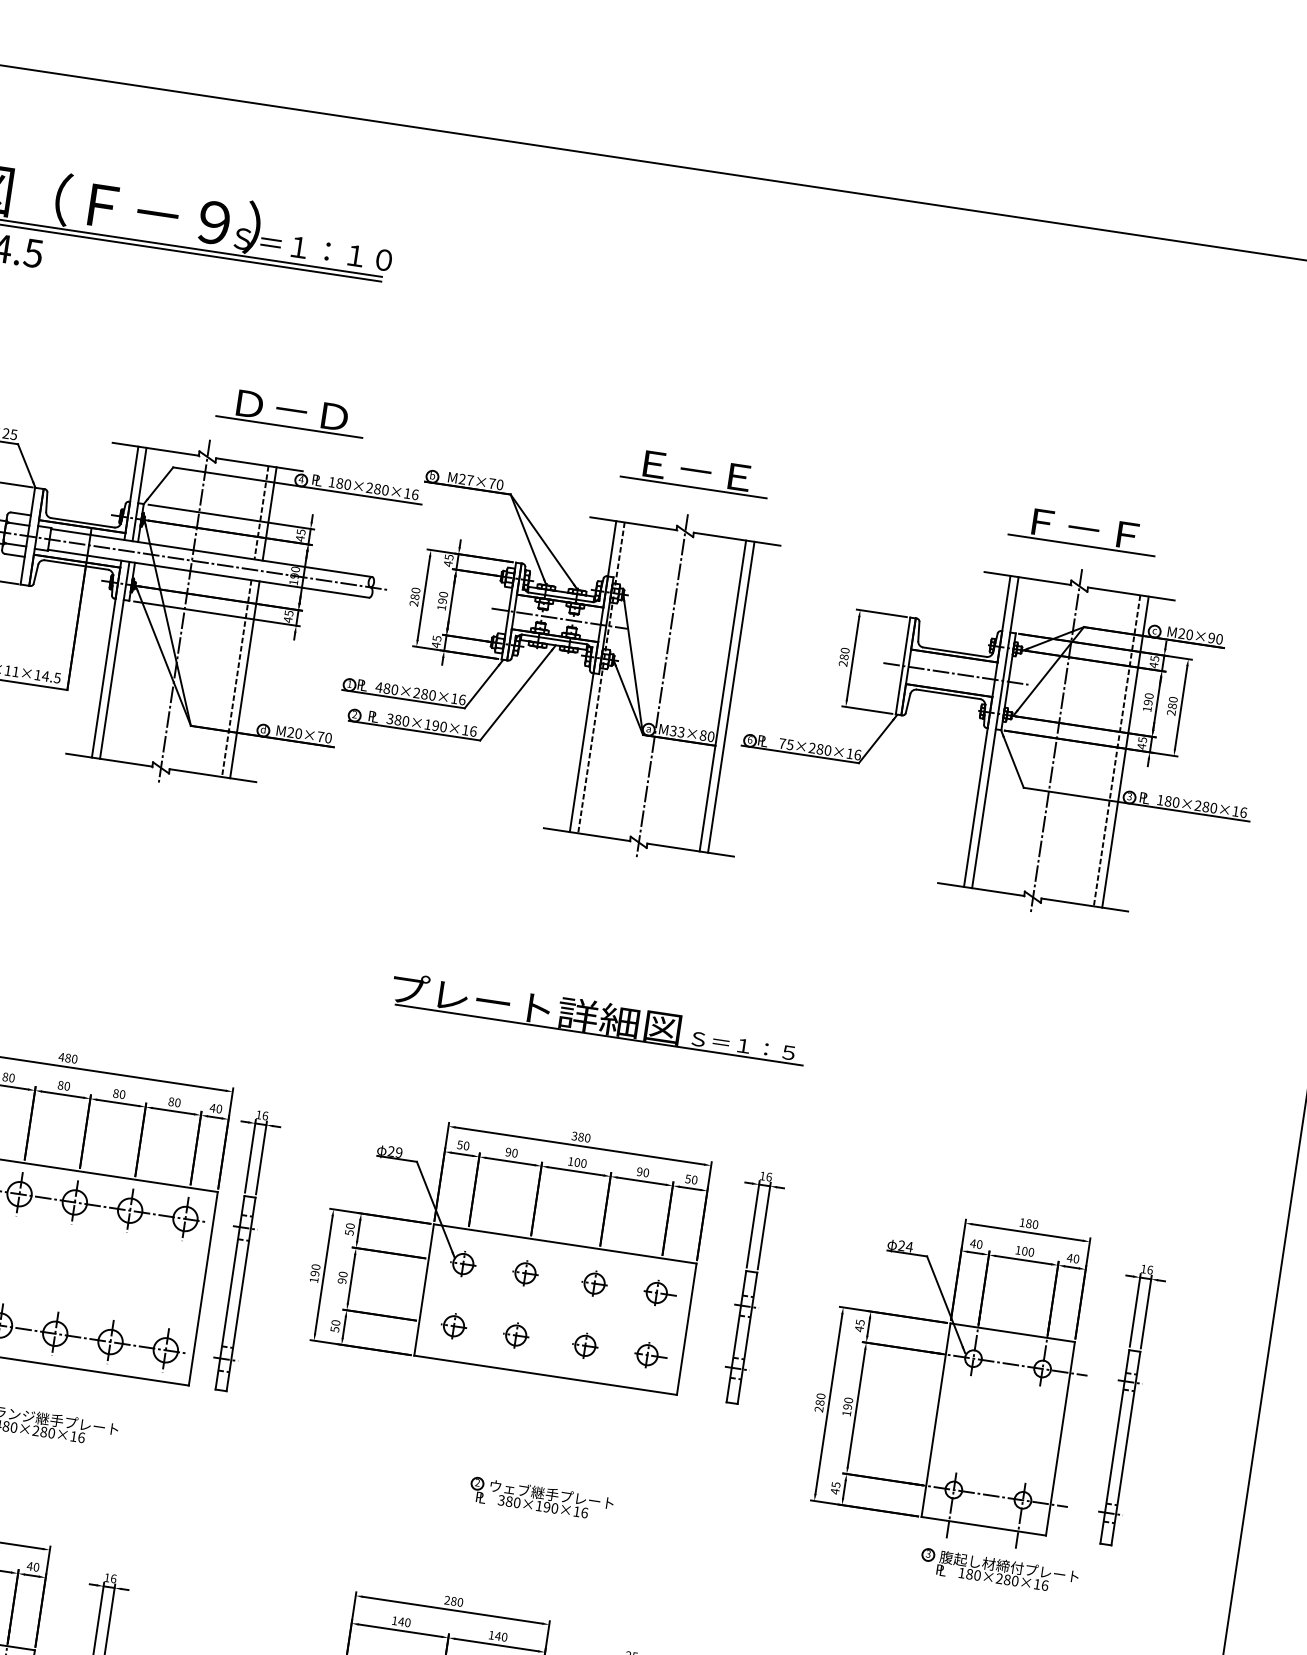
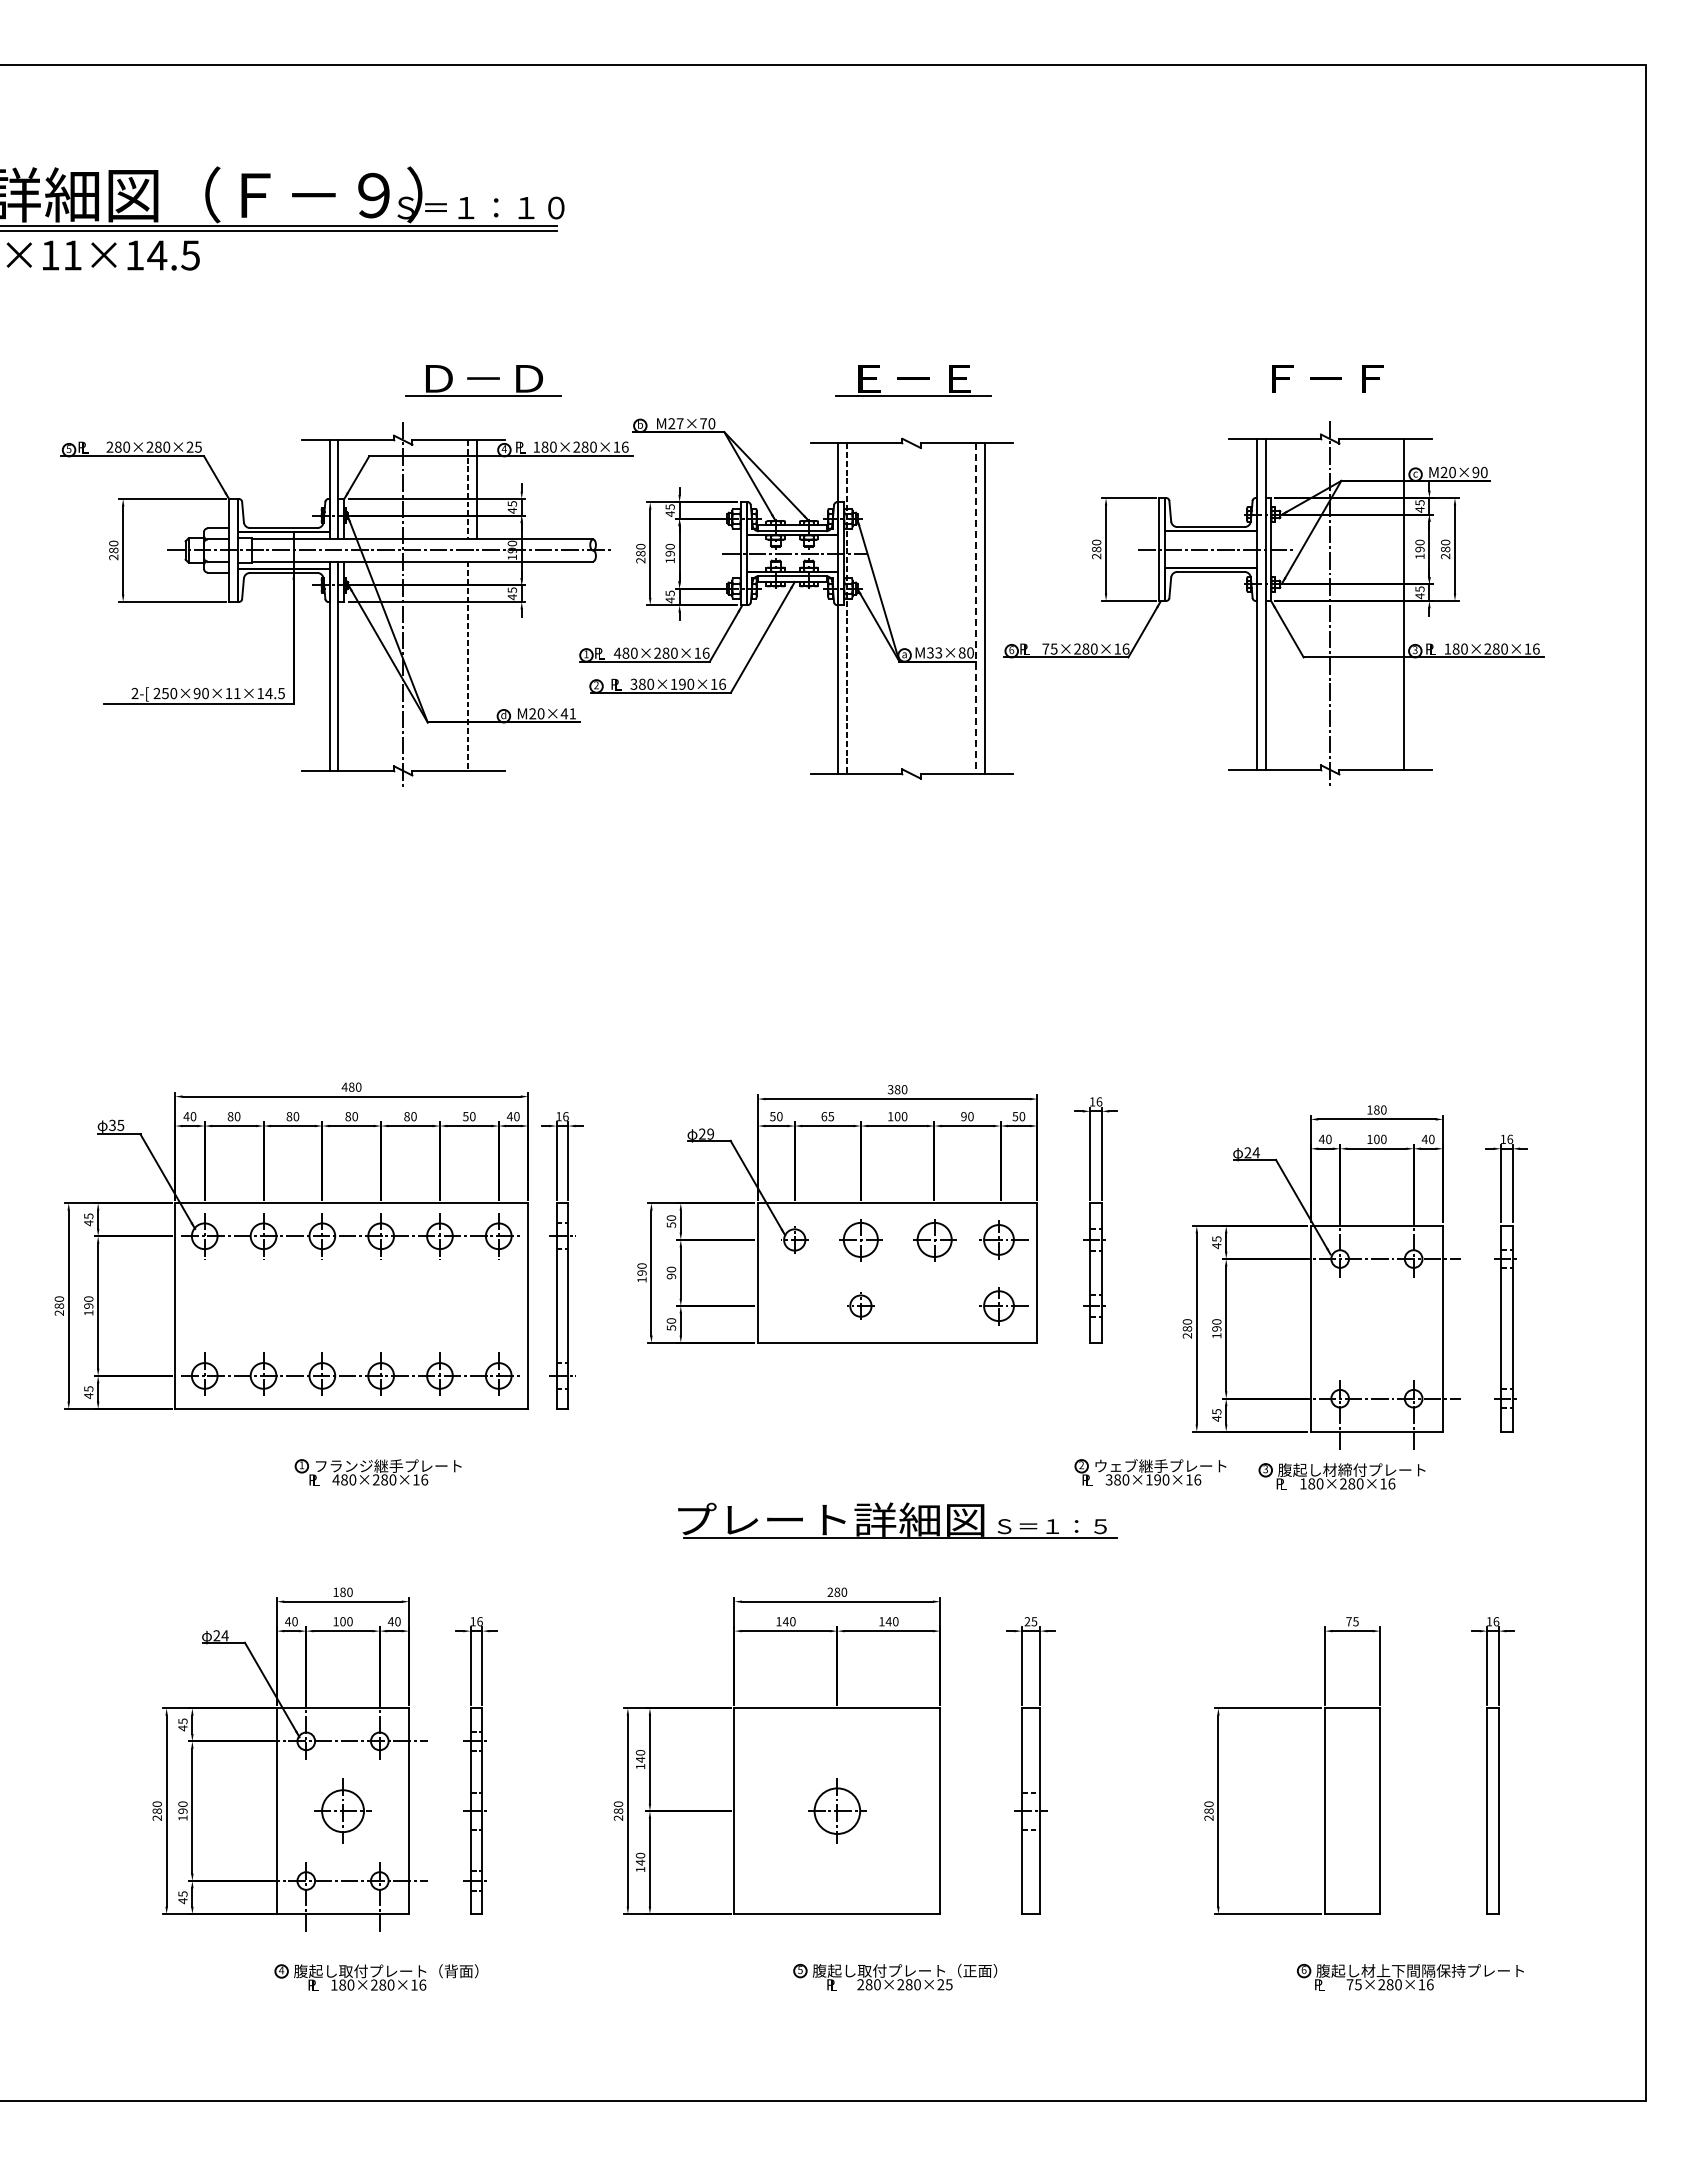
line: (1080, 545) -> (1325, 396), removed
line: (244, 679) -> (476, 665), removed
line: (661, 686) -> (911, 608), removed
line: (722, 696) -> (976, 609), solid -> dashed
text: (324, 737) -> (568, 713), M20×70 -> M20×41
line: (1117, 750) -> (1395, 604), removed
part: (598, 1018) -> (897, 1520), moved
text: (171, 1101) -> (465, 1116), 80 -> 50
text: (511, 1152) -> (827, 1116), 90 -> 65
part: (525, 1272) -> (860, 1239), size x1.6
part: (593, 1283) -> (933, 1239), size x1.6
part: (660, 1293) -> (1004, 1239), size x1.4
part: (453, 1325) -> (794, 1305), removed
part: (584, 1345) -> (933, 1305), removed
part: (651, 1355) -> (1004, 1305), size x1.4
part: (541, 1499) -> (1150, 1472), moved
part: (998, 1571) -> (1341, 1476), moved

